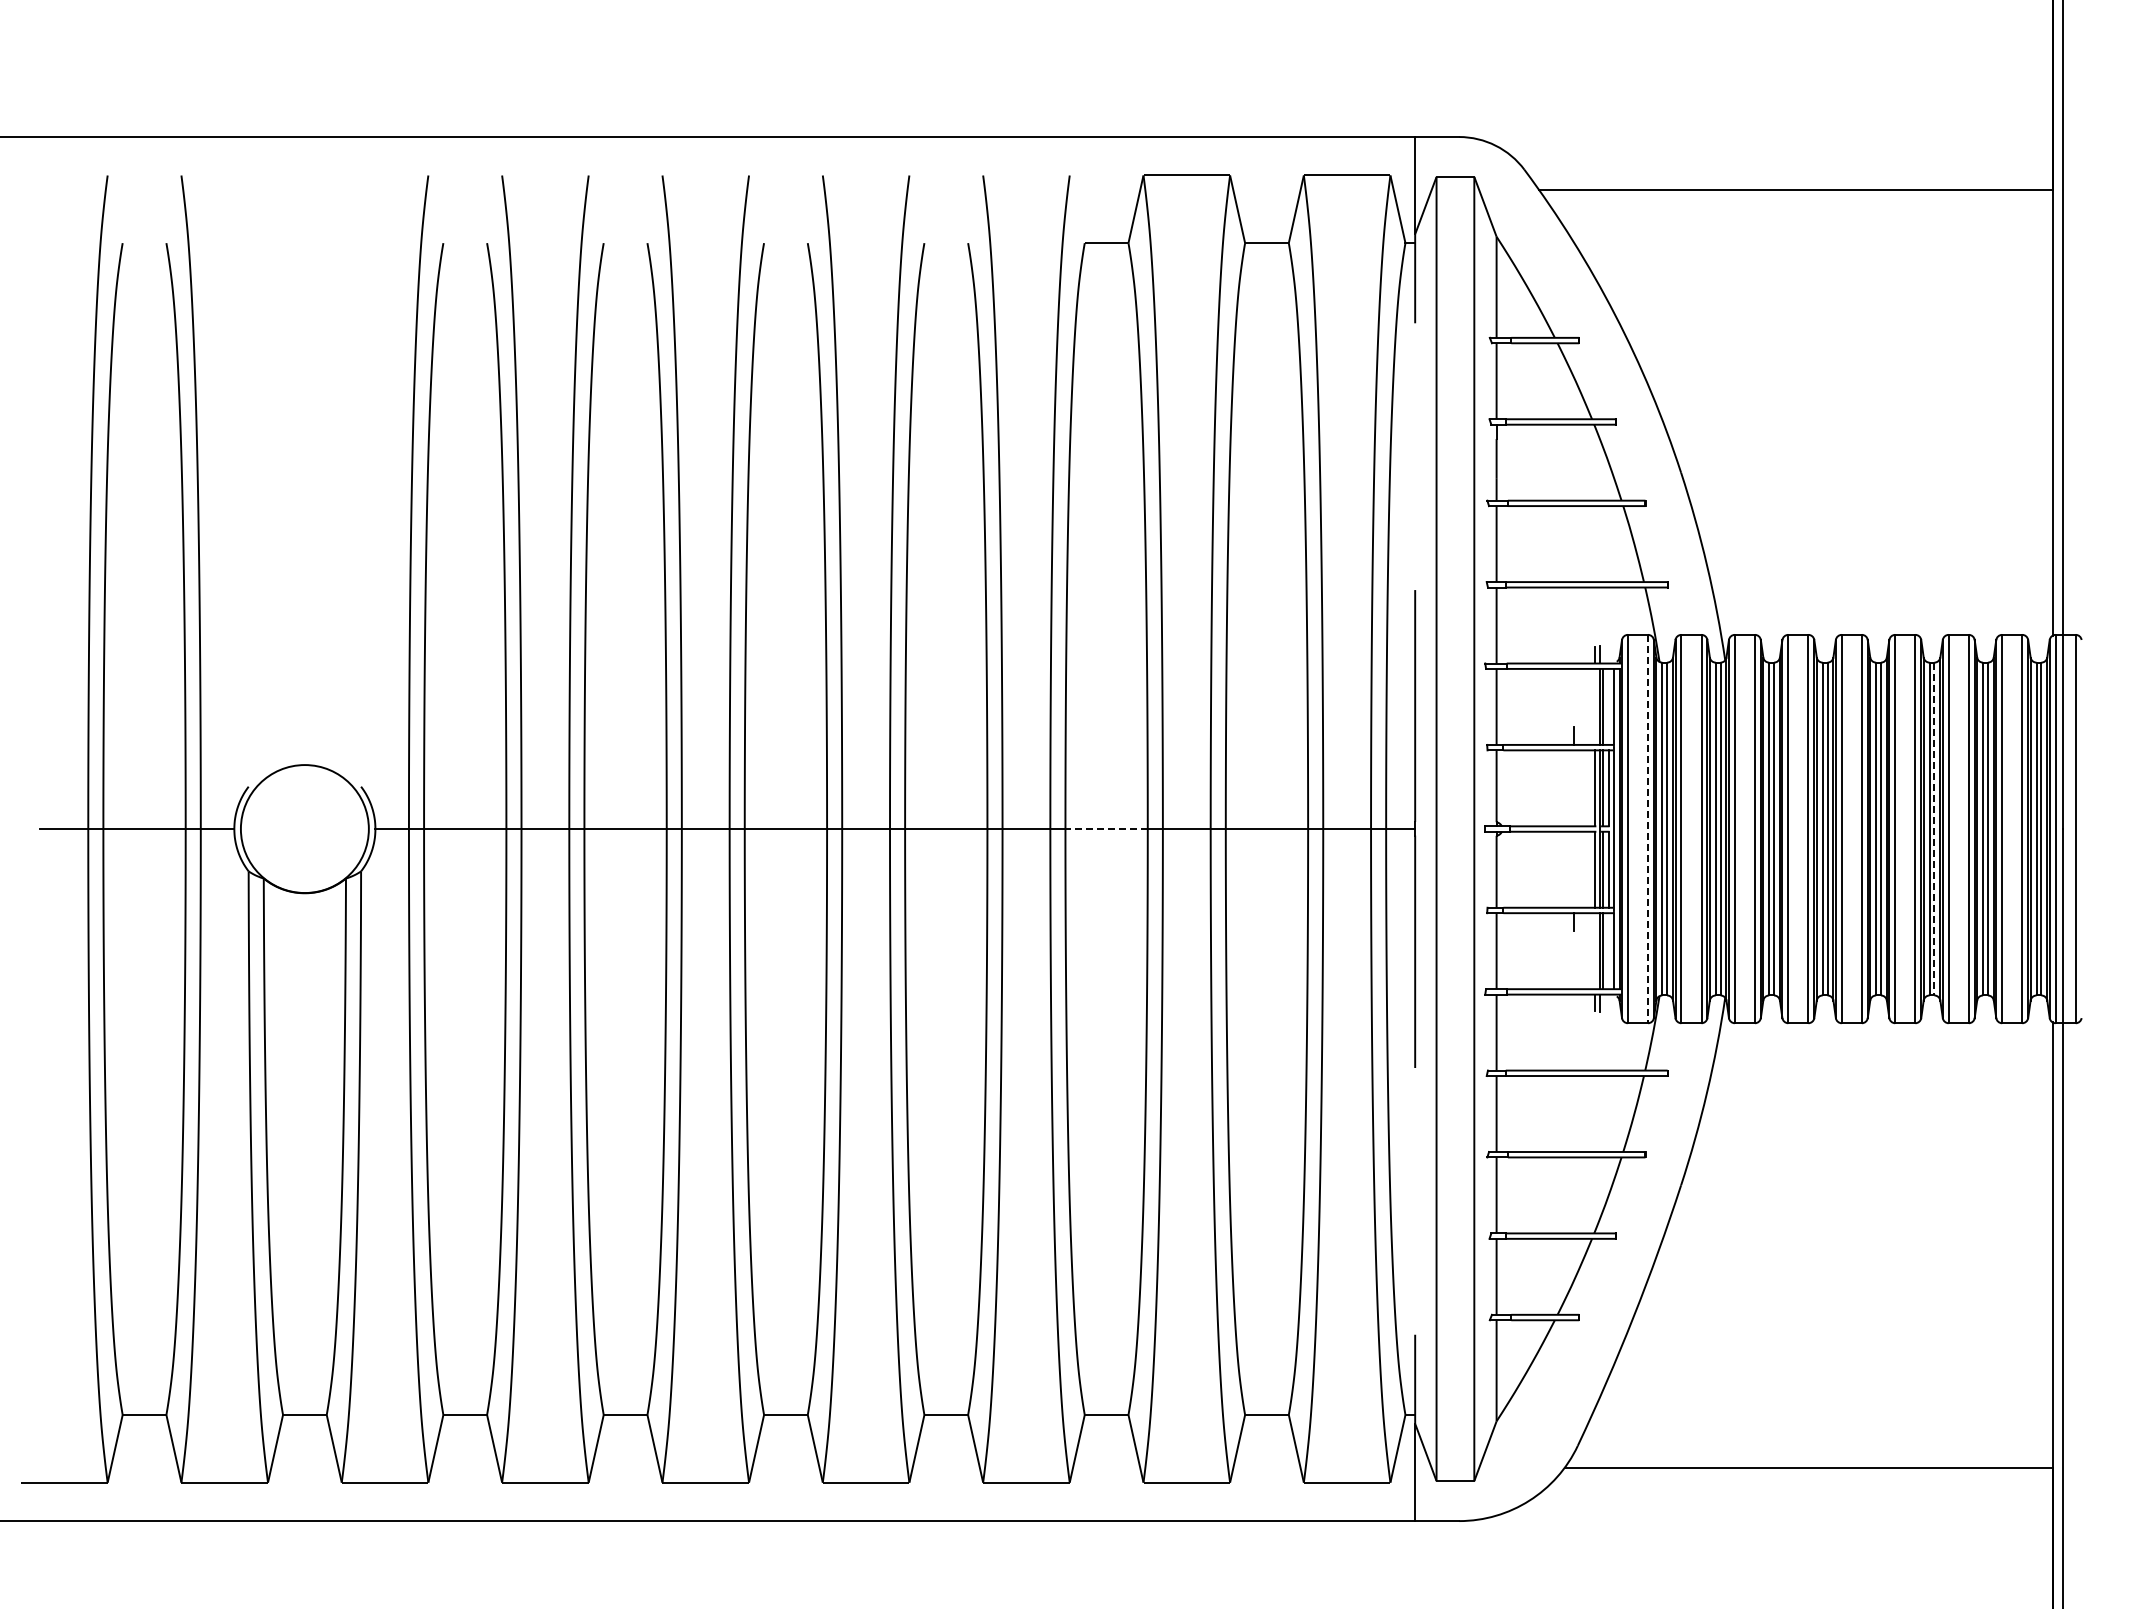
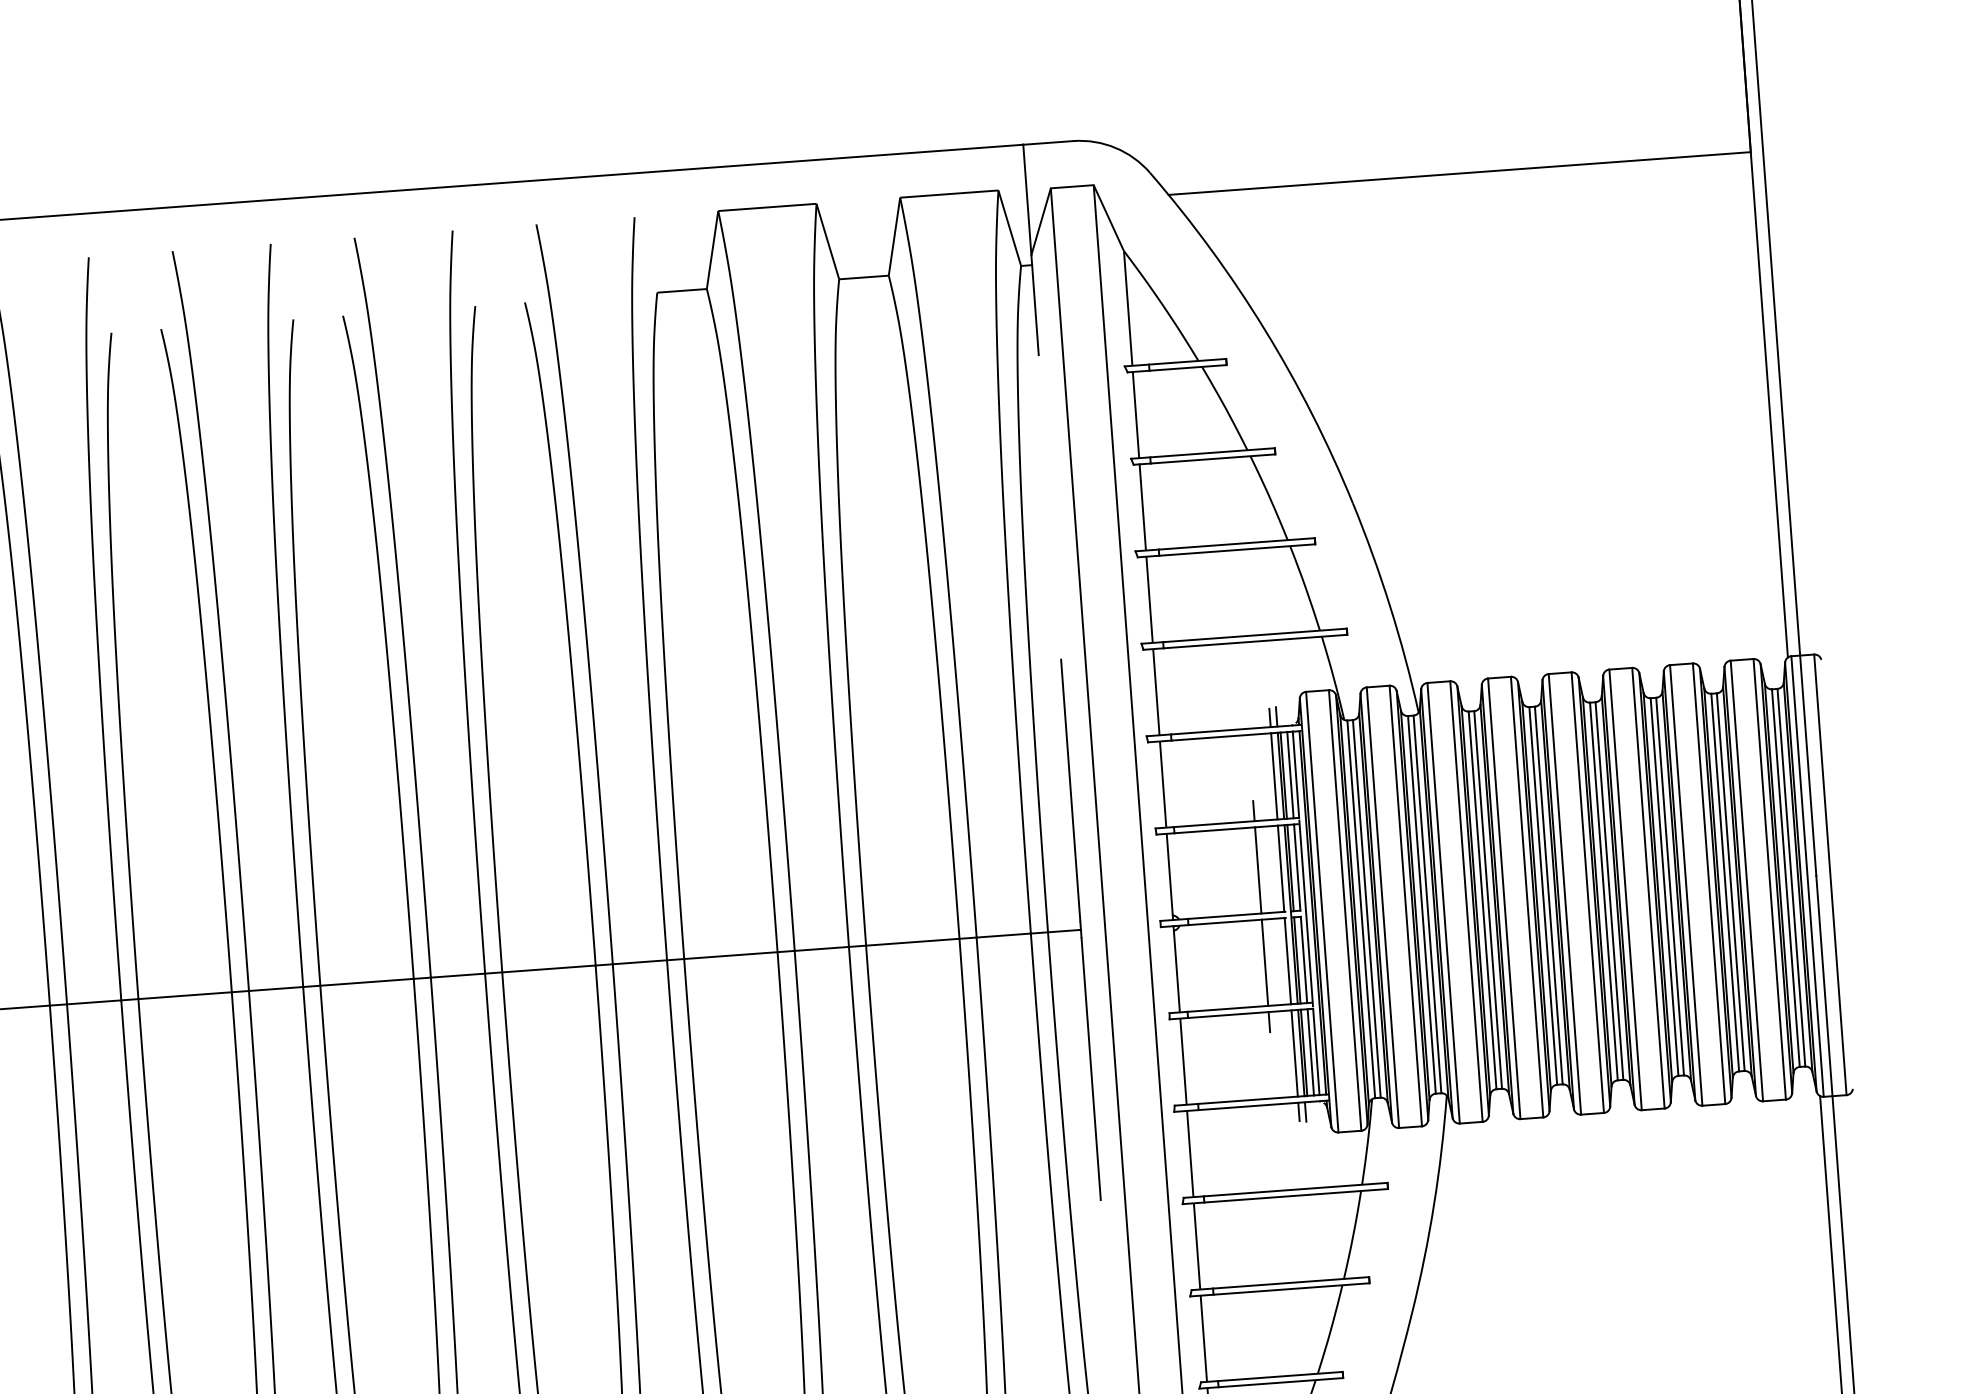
line: (1594, 706) -> (1274, 775), added
line: (1608, 706) -> (1290, 774), added
line: (1574, 788) -> (1258, 870), added
line: (1106, 829) -> (730, 956), dashed -> solid
line: (1648, 829) -> (1345, 910), dashed -> solid
line: (1934, 829) -> (1670, 887), dashed -> solid
line: (1574, 869) -> (1265, 962), added
line: (1594, 951) -> (1294, 1053), added
line: (1608, 951) -> (1310, 1052), added

